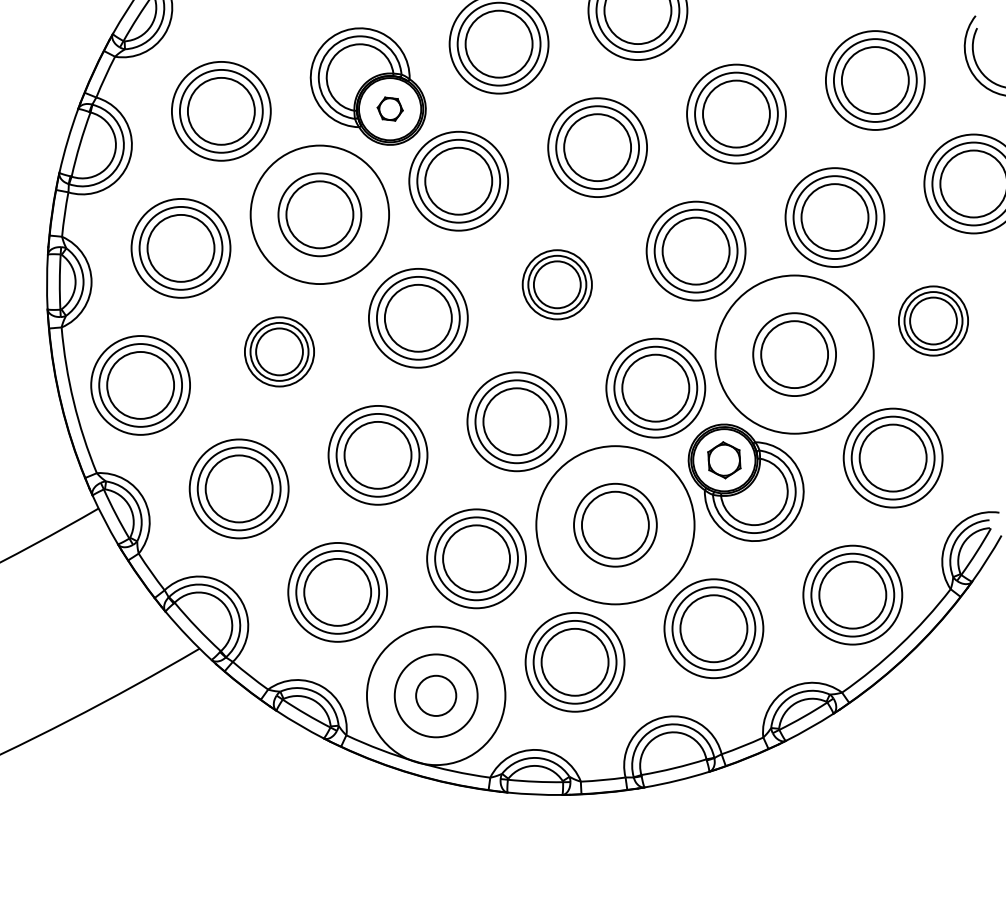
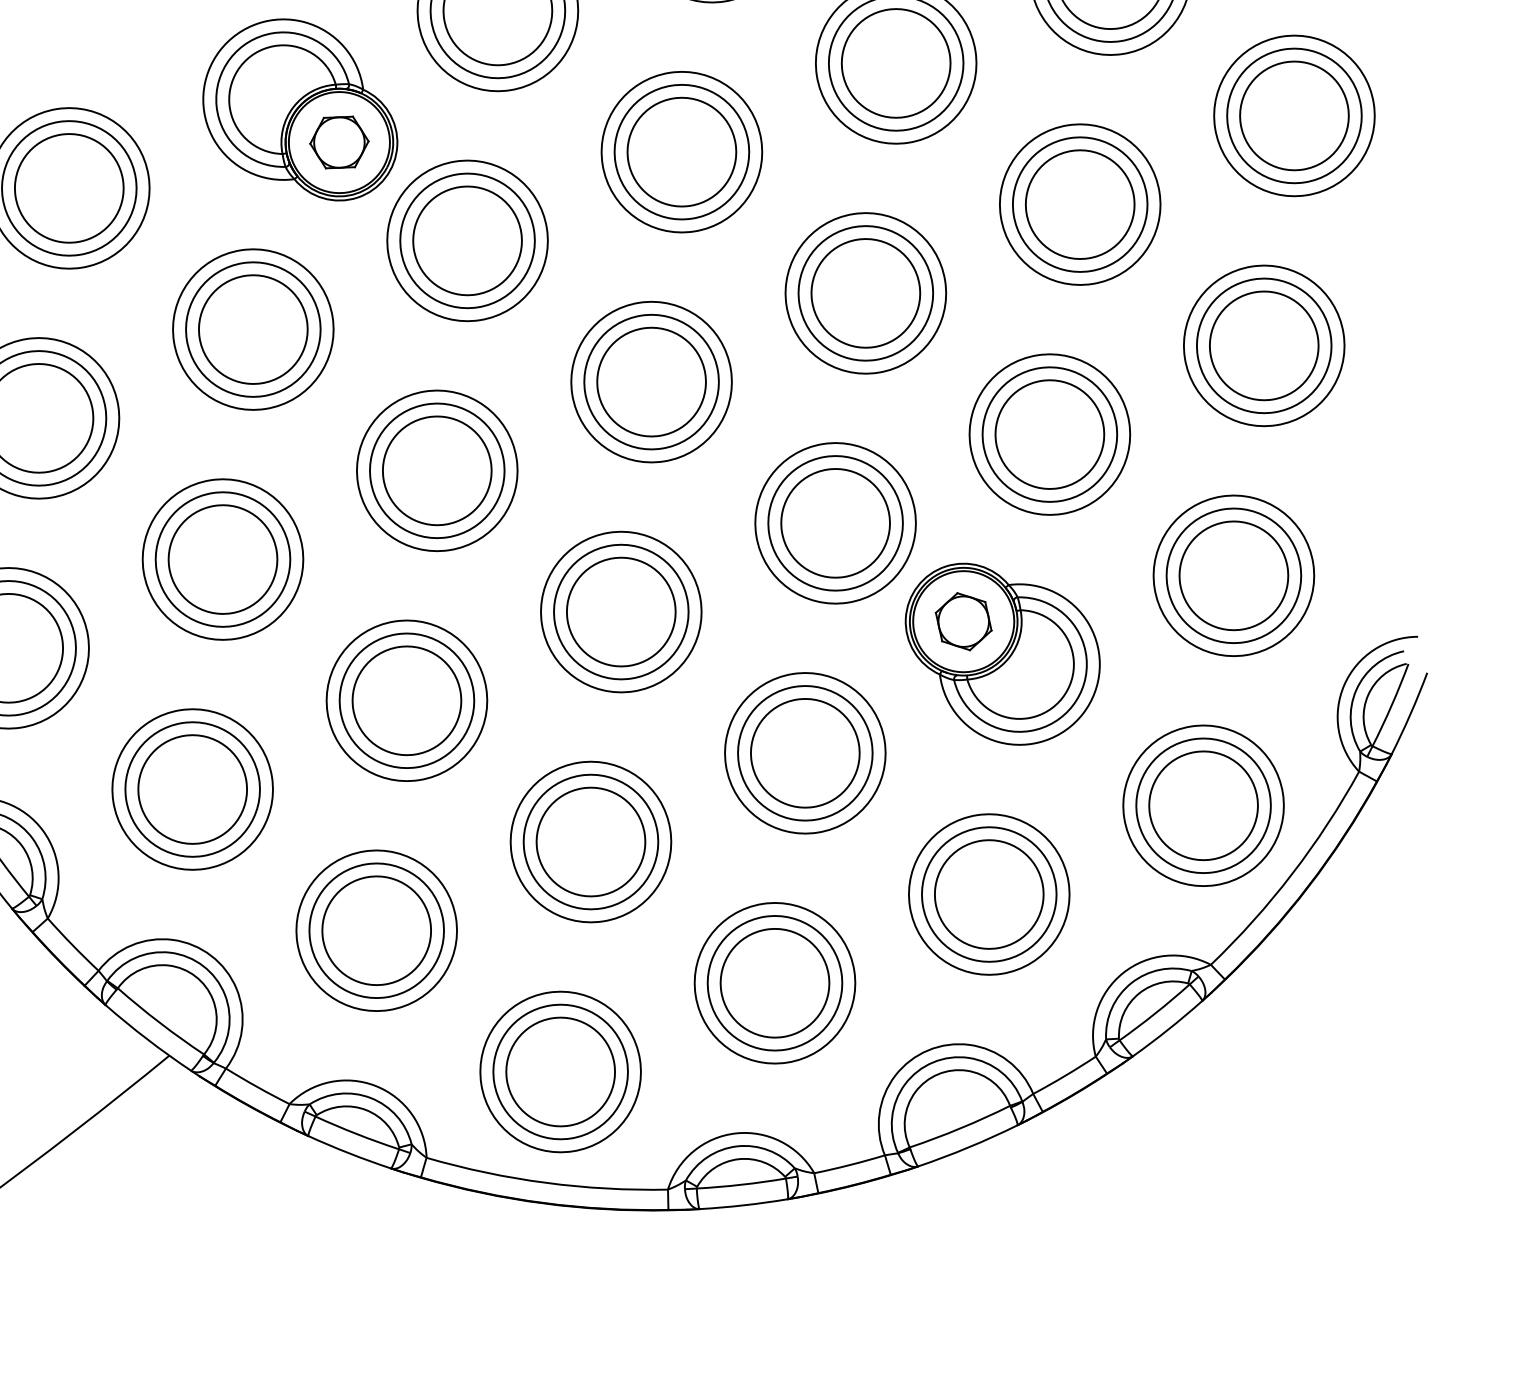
part: (390, 108) -> (339, 141), size x1.43
circle: (319, 214) -> (252, 329), size x0.71
part: (557, 284) -> (651, 381), size x1.43
part: (933, 320) -> (1264, 344), size x1.43
part: (279, 351) -> (222, 558), size x1.43
circle: (794, 354) -> (1049, 434), size x0.62
circle: (615, 524) -> (805, 752), size x0.62
circle: (435, 695) -> (559, 1071), size x0.71
circle: (435, 695) -> (559, 1071), size x1.67

